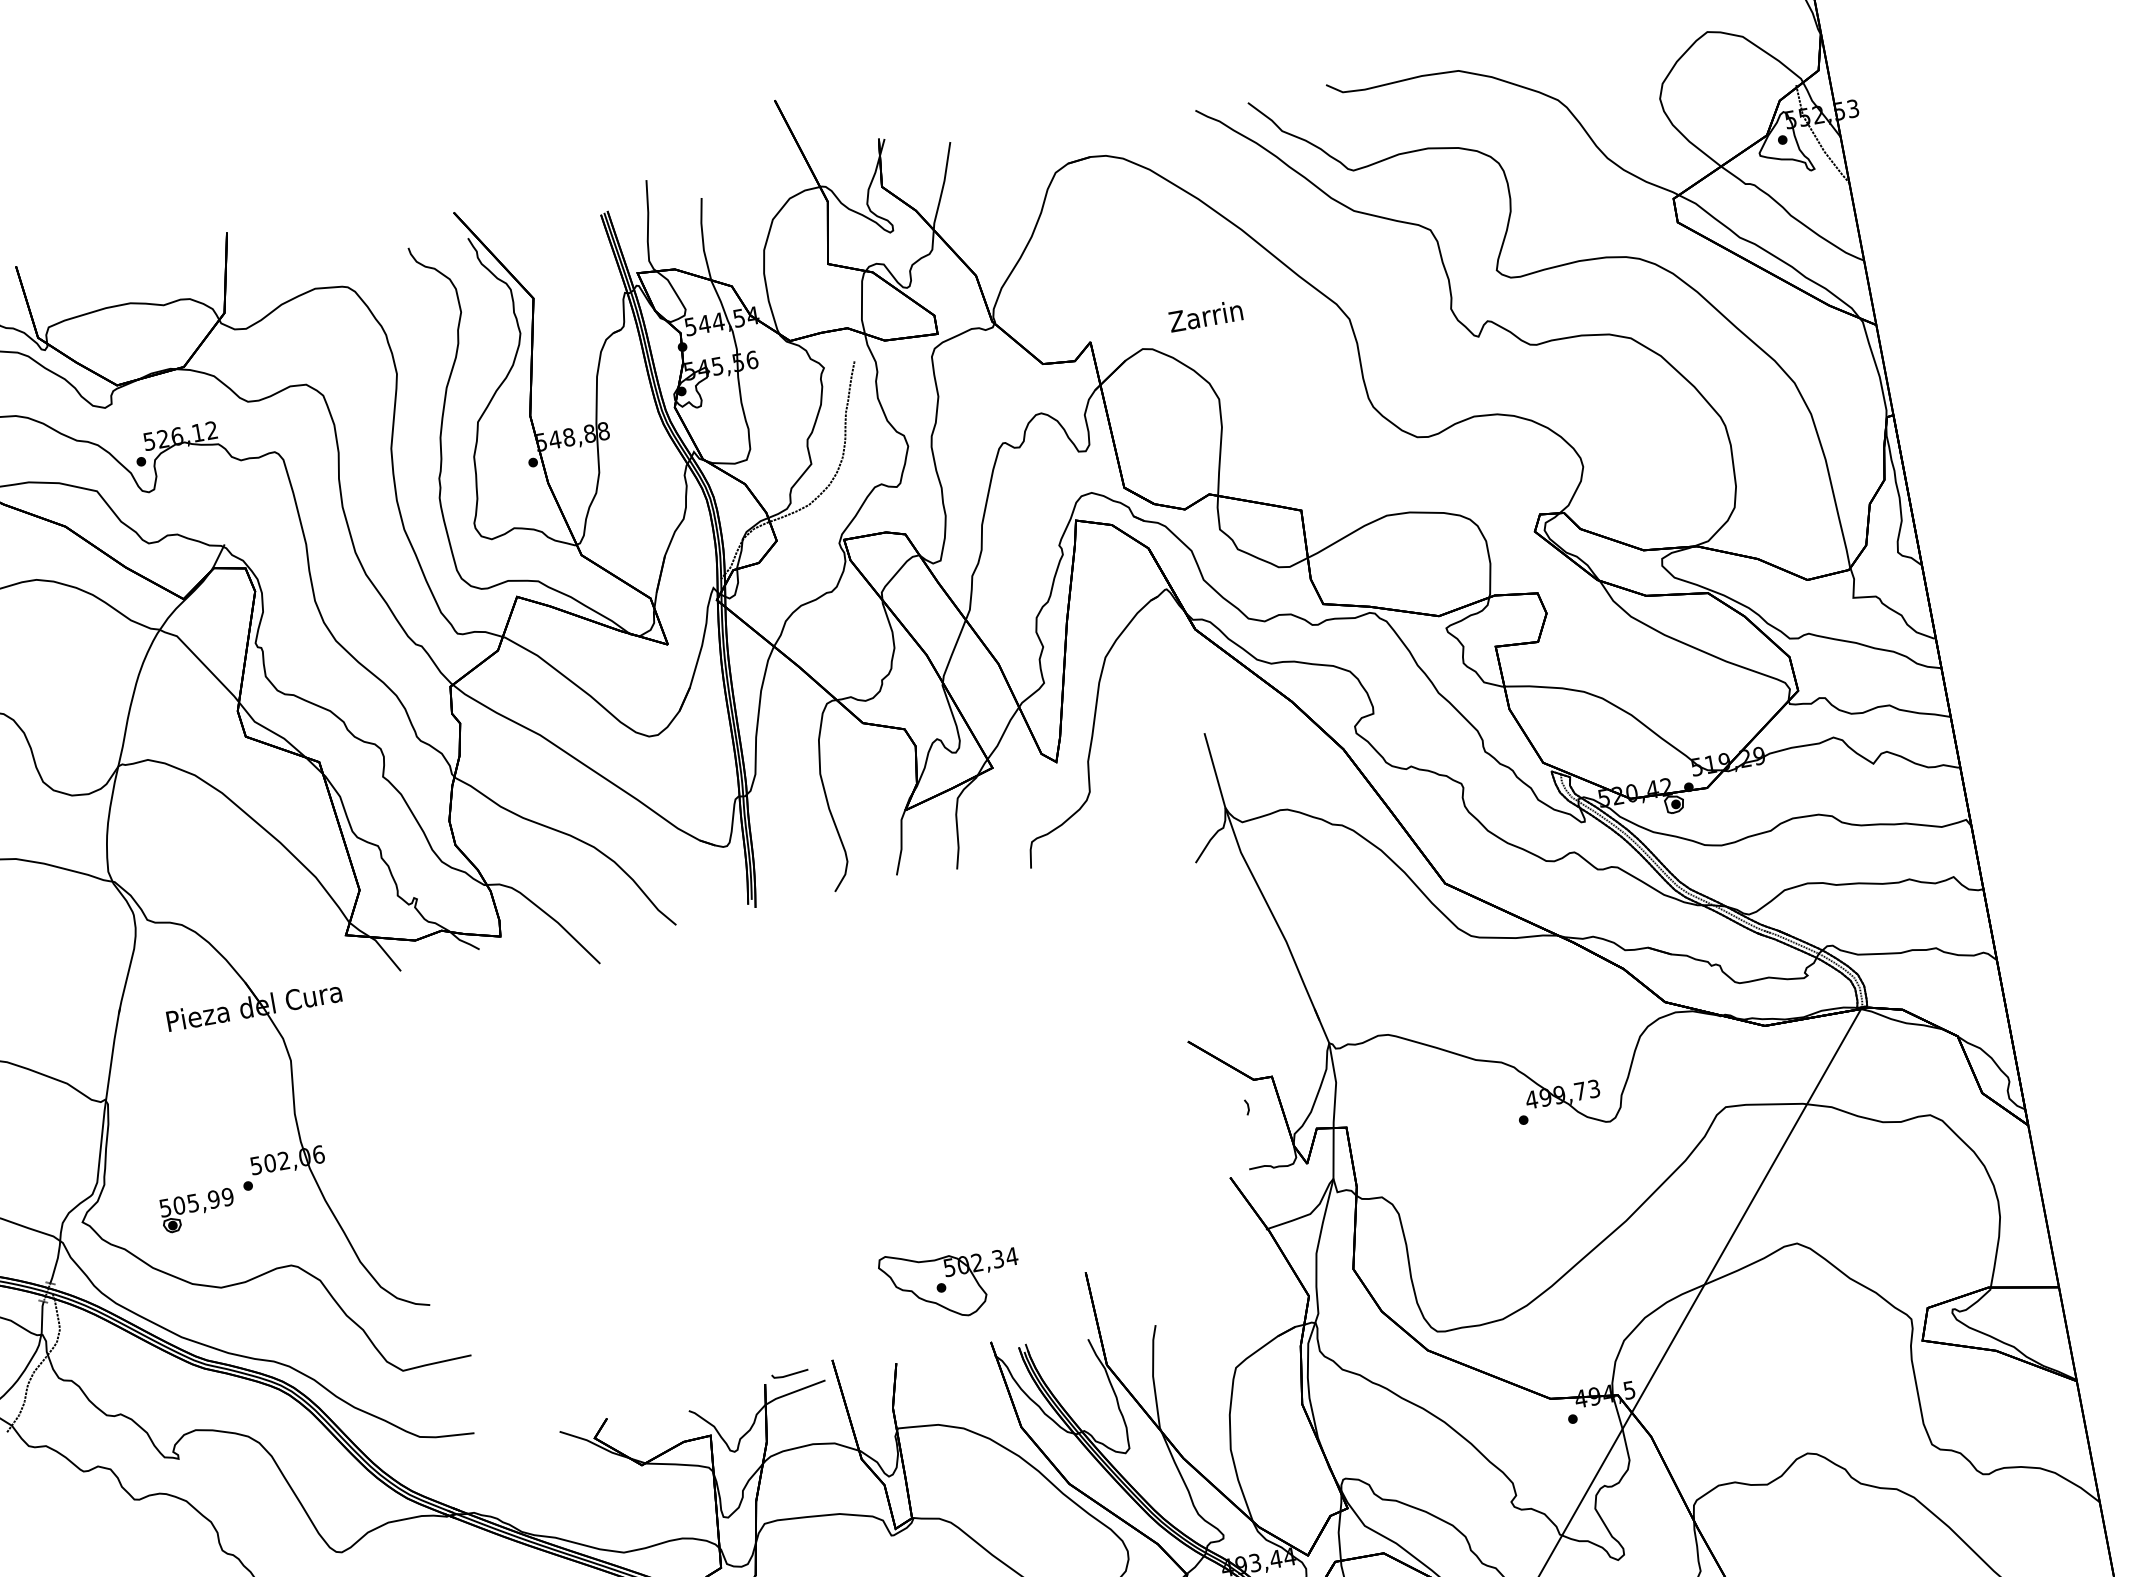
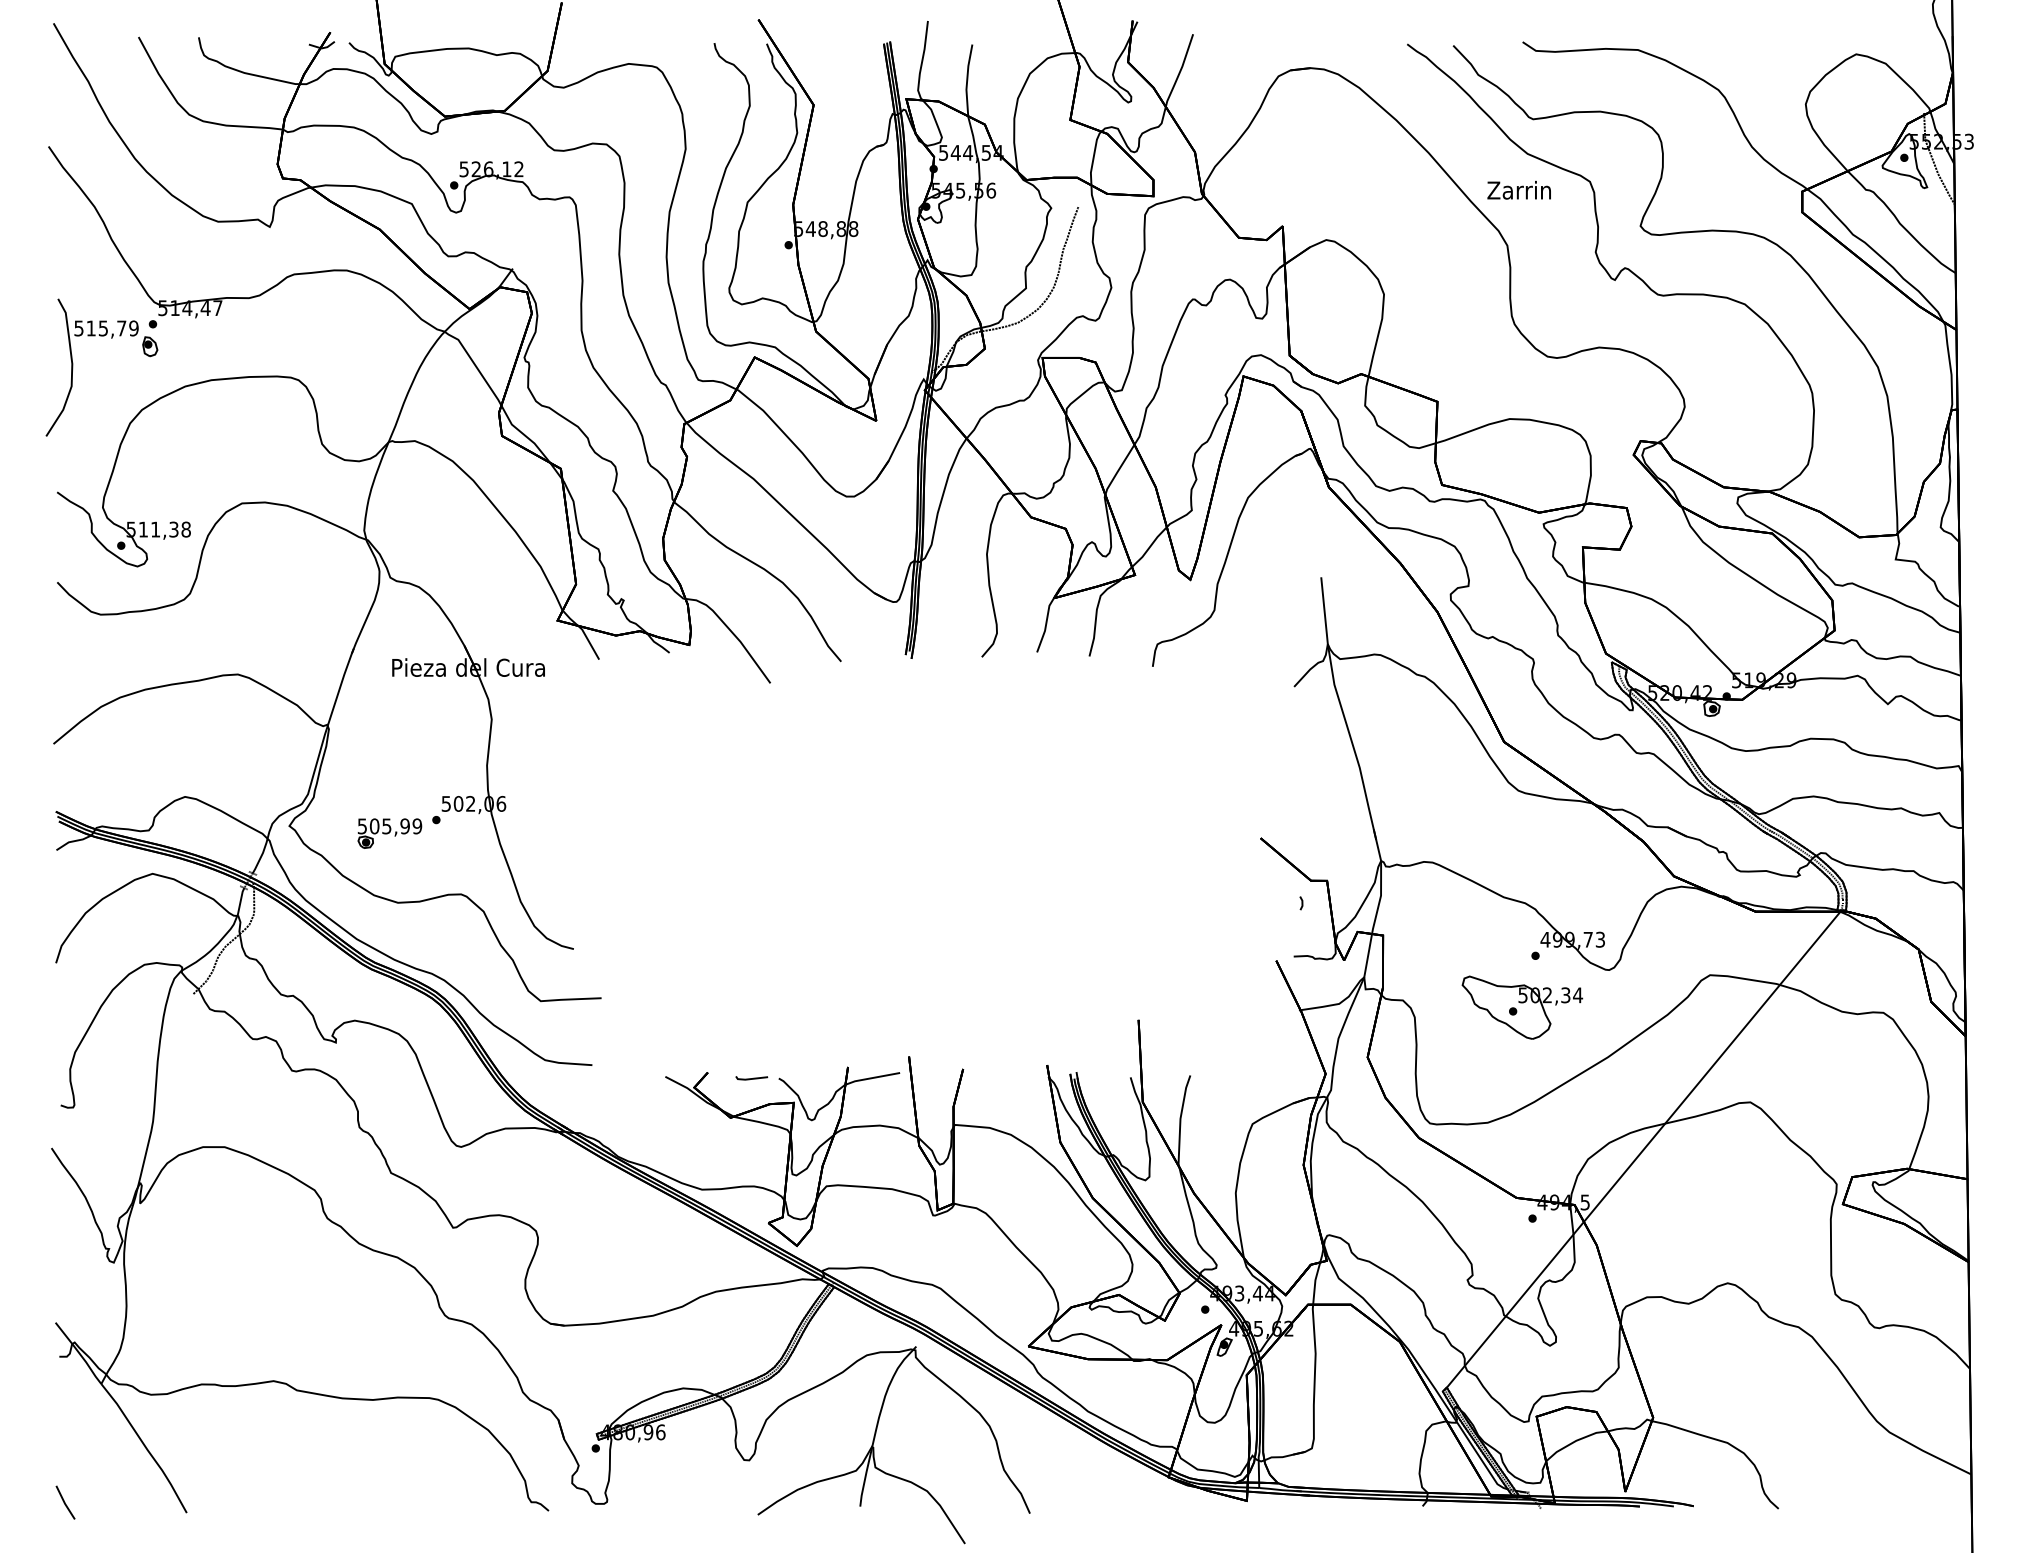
text: (1205, 316) -> (1518, 190), moved
part: (951, 1281) -> (1522, 1007), moved
line: (789, 1374) -> (751, 1078), moved

